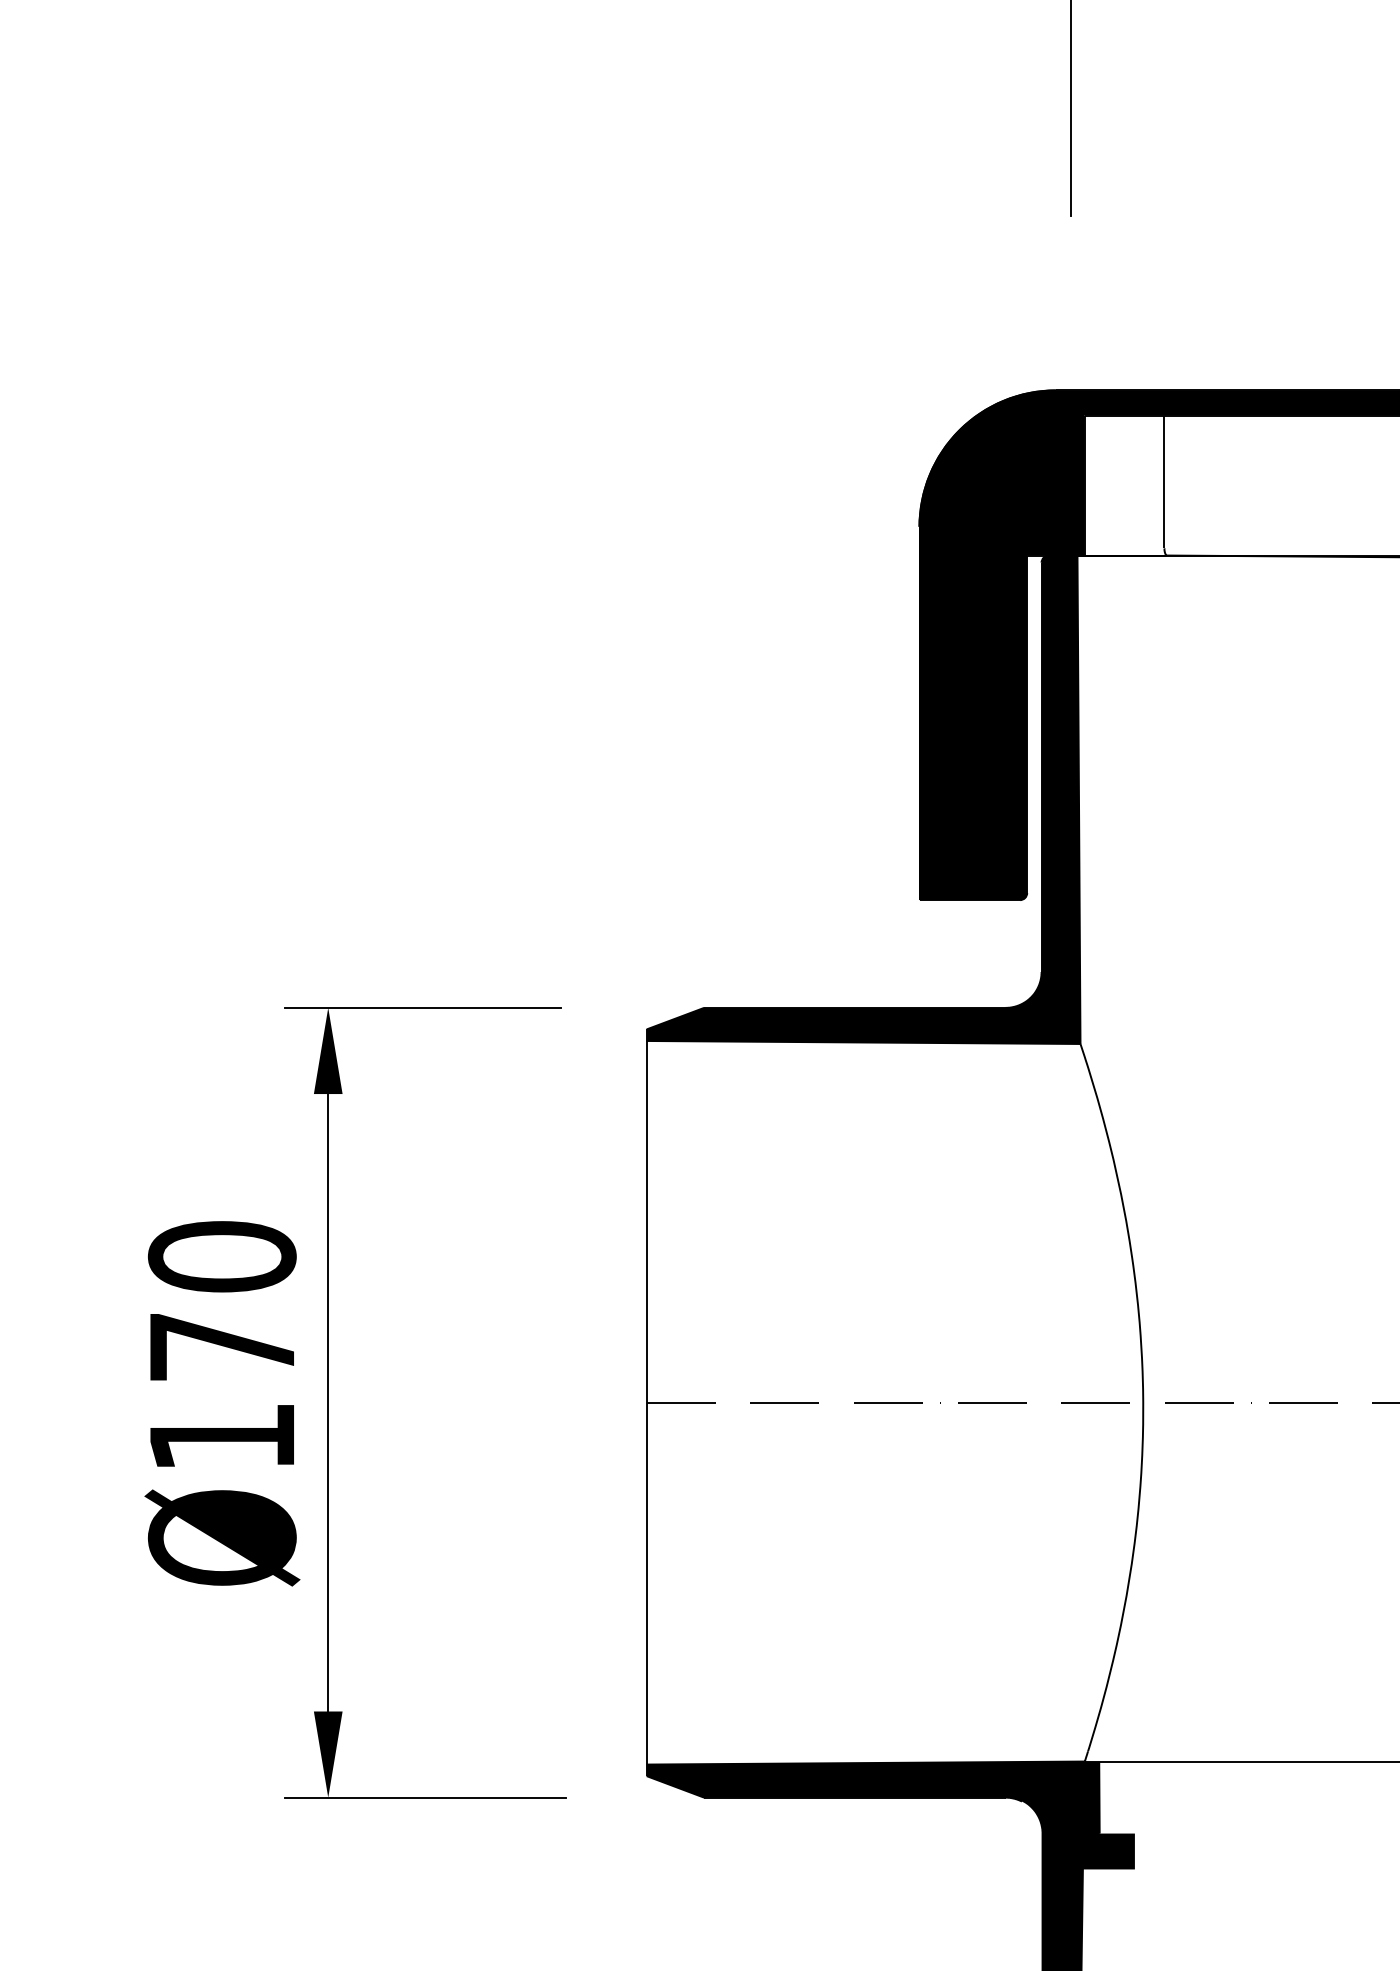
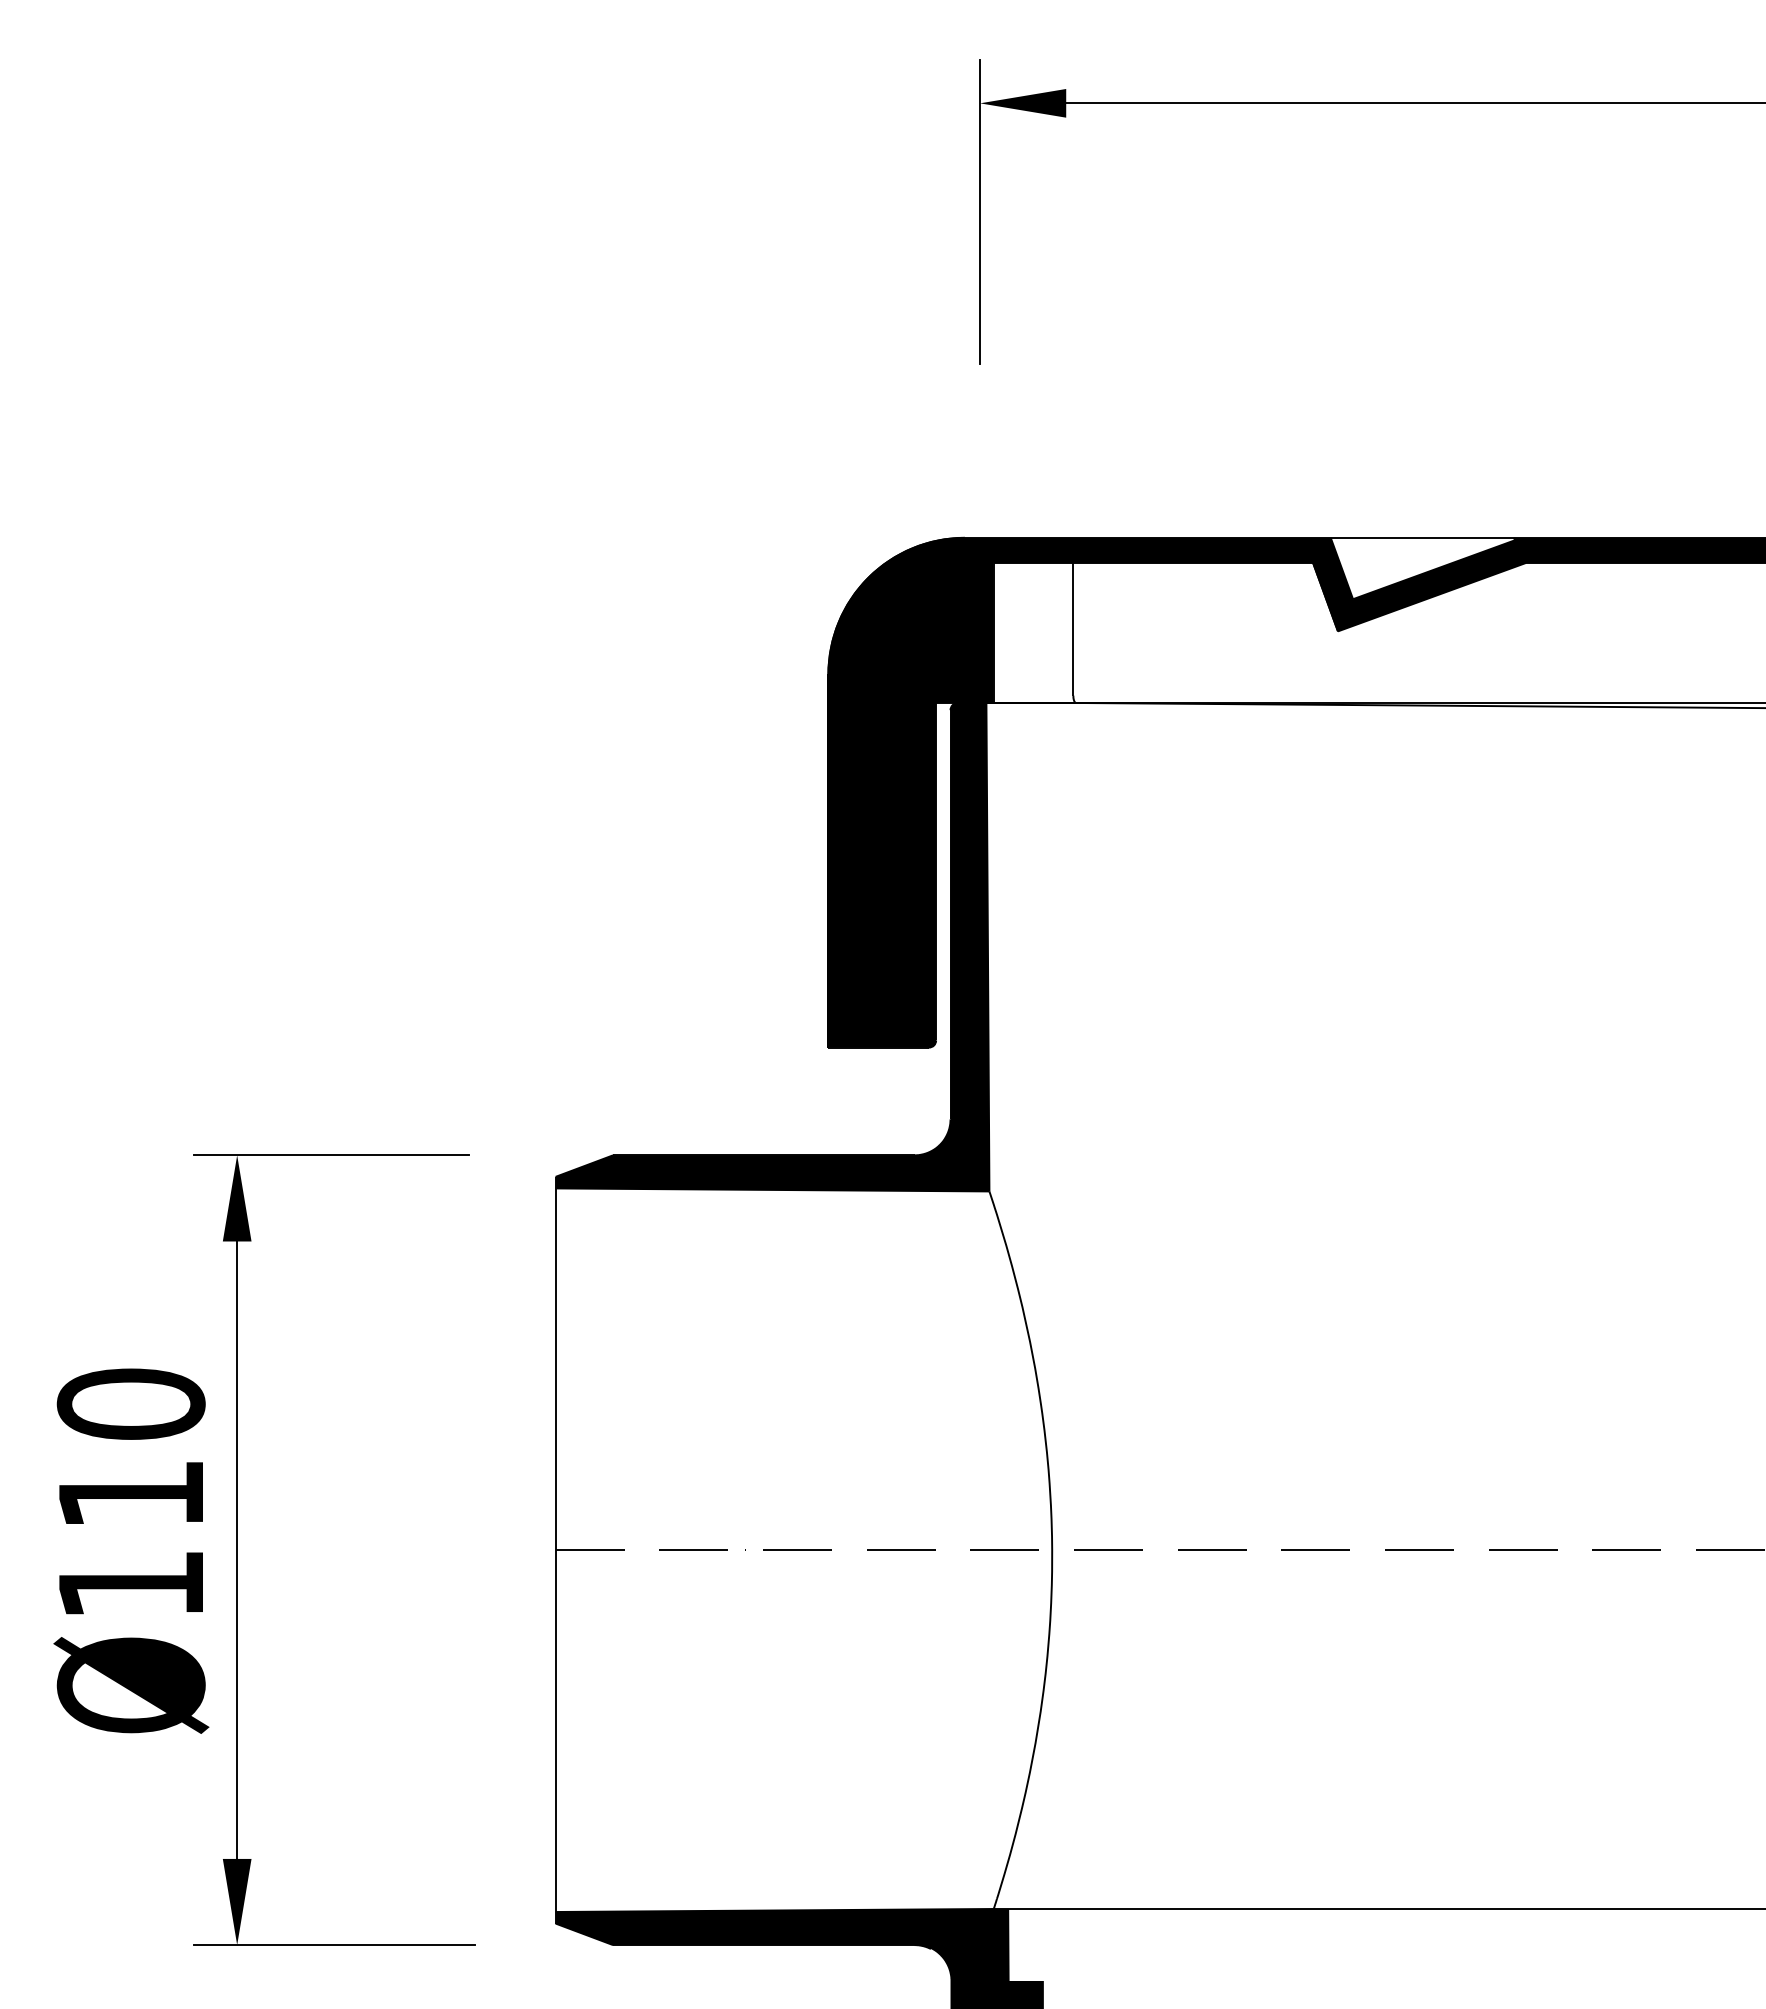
text: (221, 1347) -> (130, 1494), Ø170 -> Ø110

